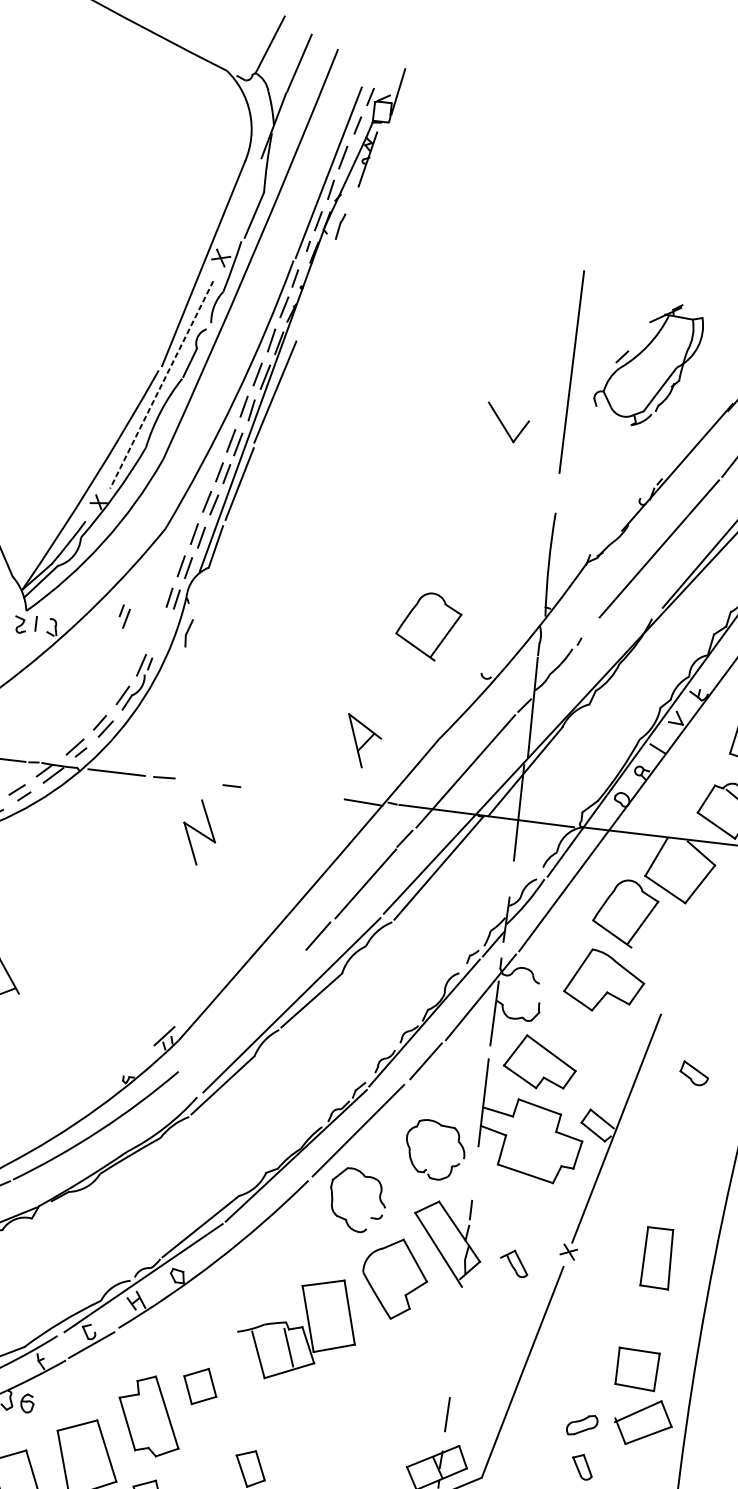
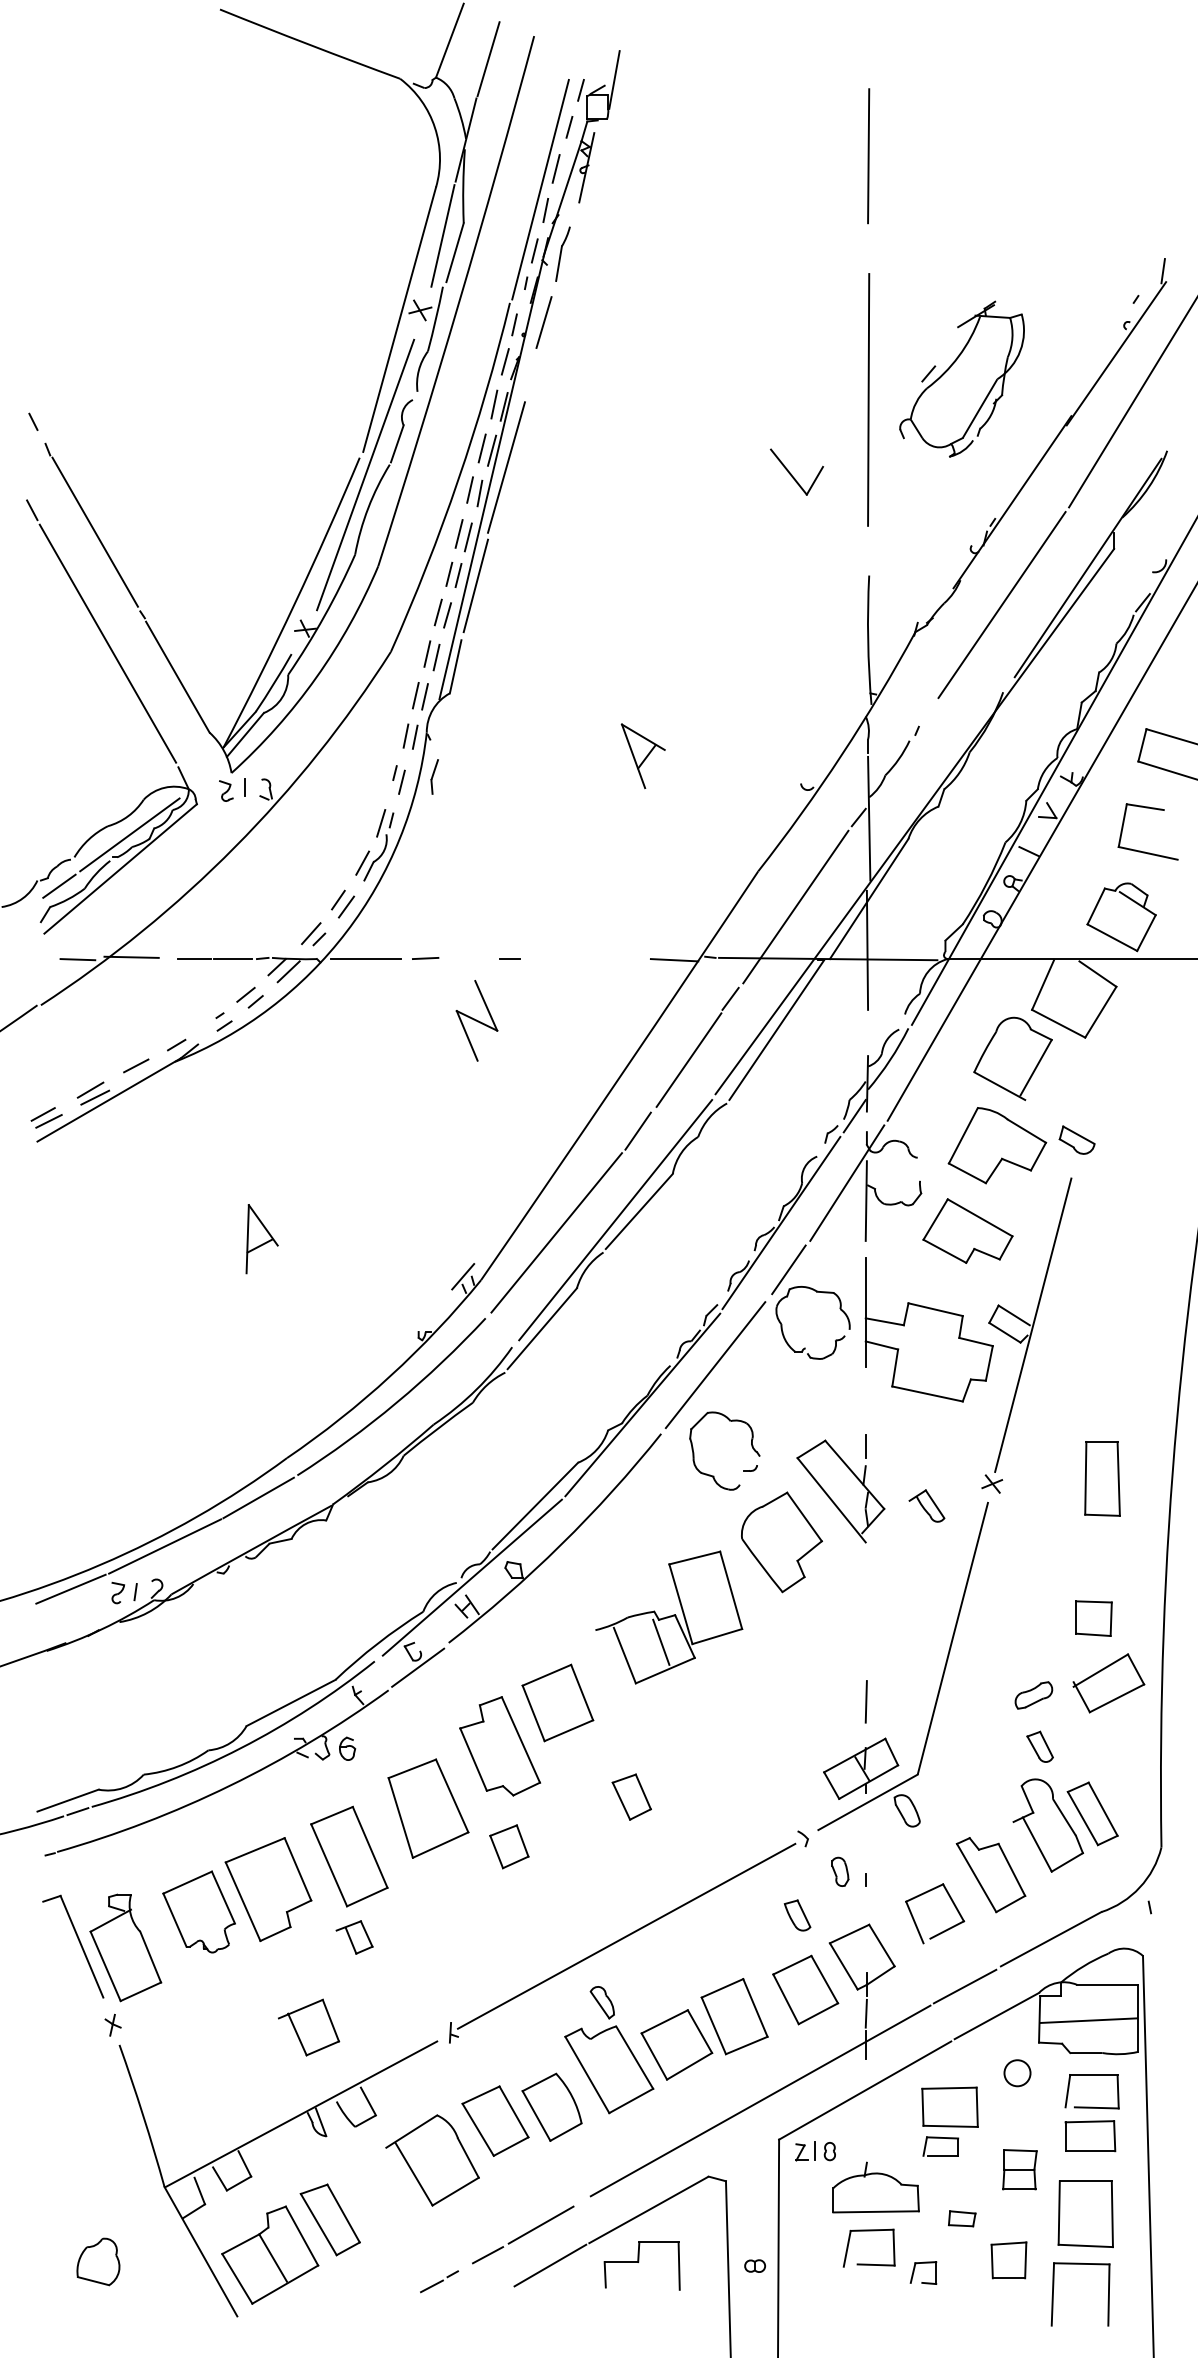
line: (594, 177) -> (868, 156), added
line: (245, 200) -> (442, 235), added
part: (340, 225) -> (562, 253), size x1.67
line: (318, 279) -> (543, 322), added
line: (161, 385) -> (365, 475), dashed -> solid
part: (123, 616) -> (398, 779), moved
part: (428, 626) -> (728, 733), removed
part: (362, 741) -> (642, 756), moved
line: (243, 1009) -> (556, 1232), added
part: (540, 1062) -> (967, 1230), moved
part: (693, 1073) -> (1076, 1139), moved
part: (426, 1169) -> (805, 1347), moved
part: (637, 1369) -> (1093, 1618), size x0.71
part: (200, 1386) -> (557, 1702), size x1.67

